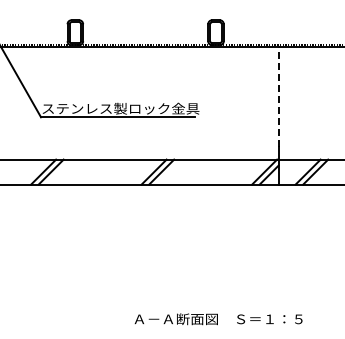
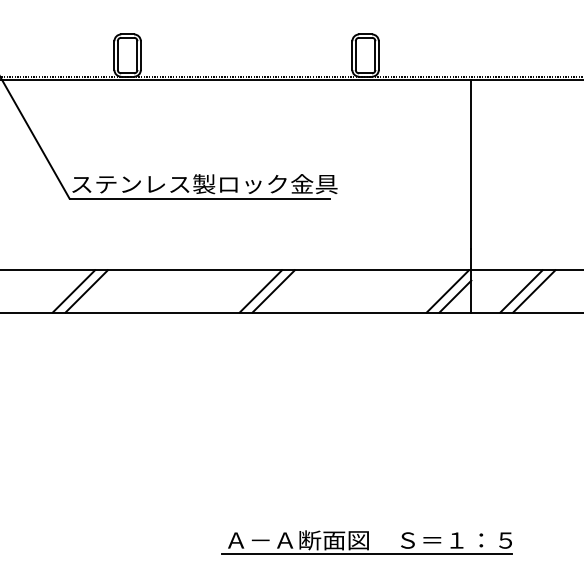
line: (278, 96) -> (471, 163), dashed -> solid
line: (216, 327) -> (366, 554), added

